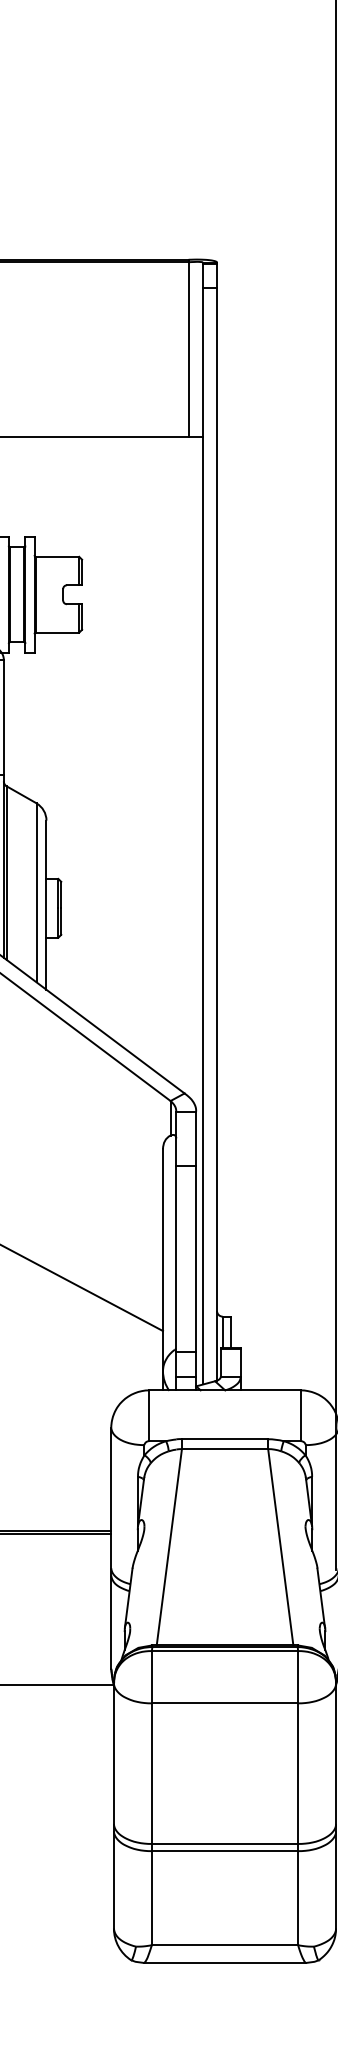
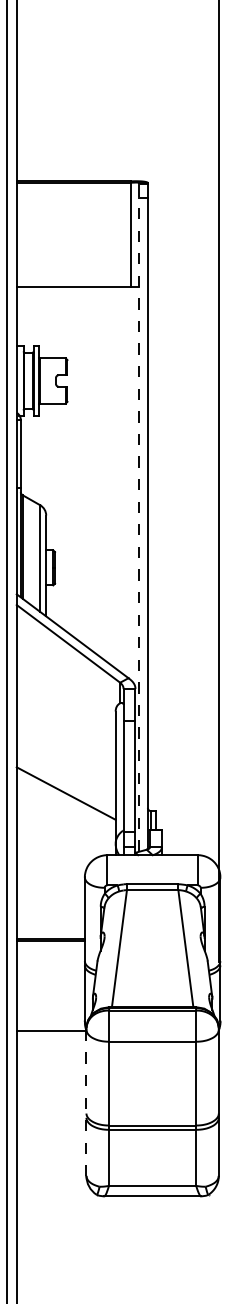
line: (202, 822) -> (139, 516), solid -> dashed
line: (114, 1807) -> (86, 1103), solid -> dashed

